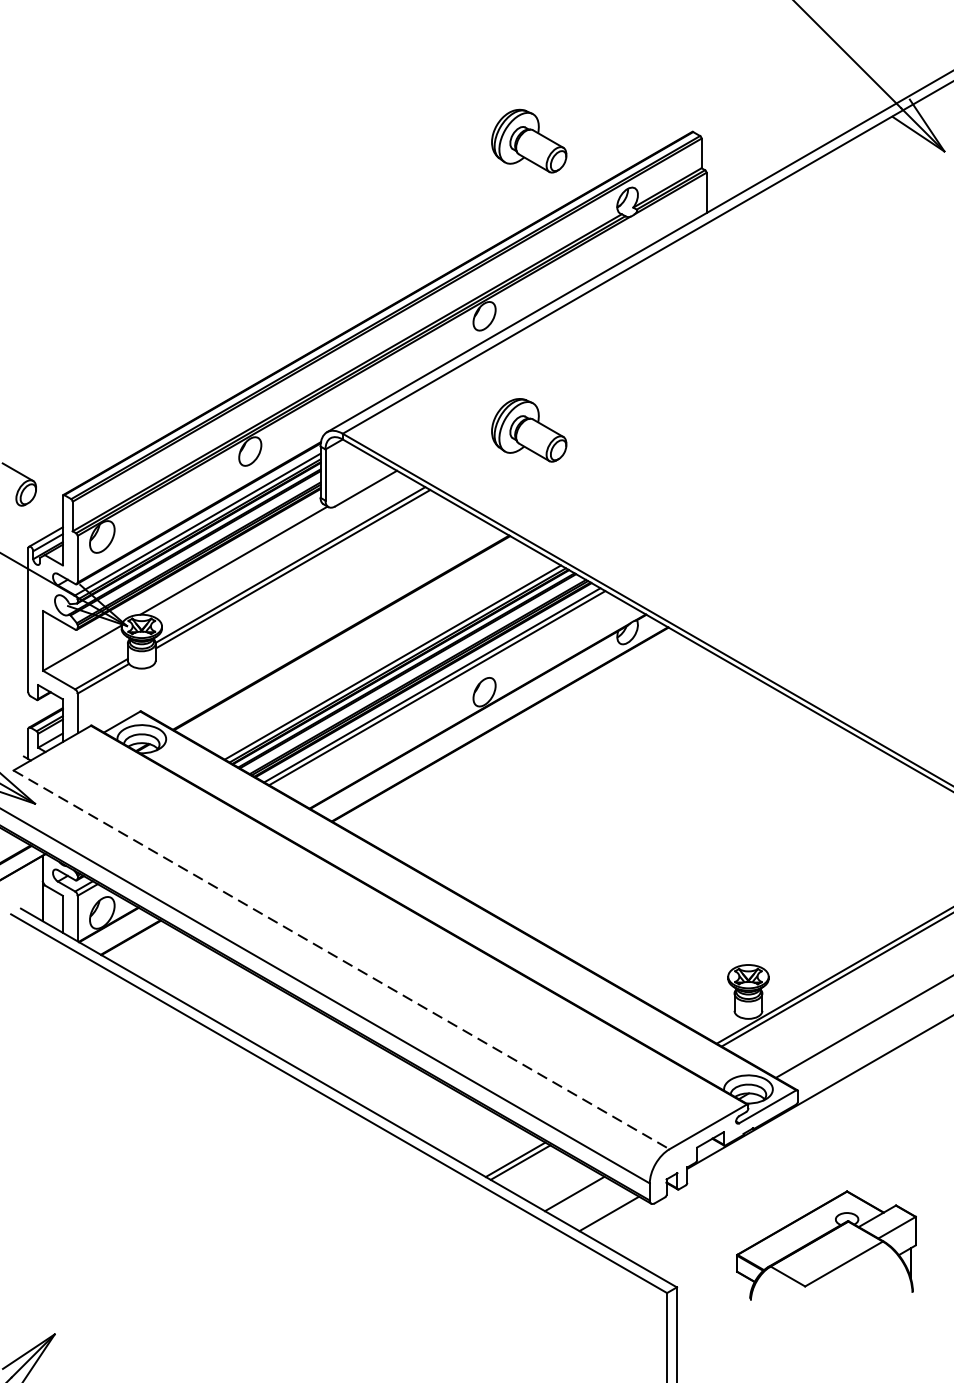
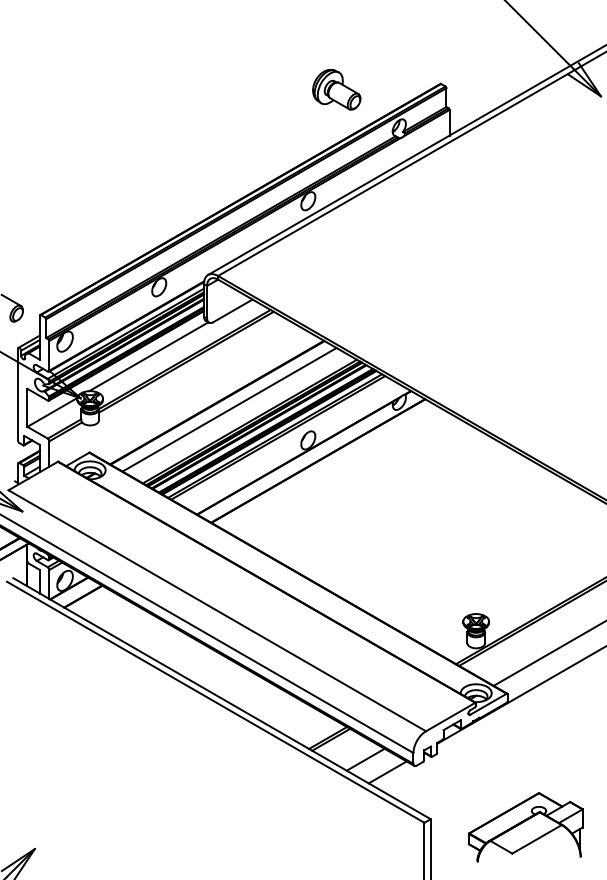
part: (528, 429) -> (336, 273), removed
line: (360, 643) -> (229, 409), added
line: (341, 961) -> (217, 611), dashed -> solid
part: (825, 1245) -> (525, 827), moved

